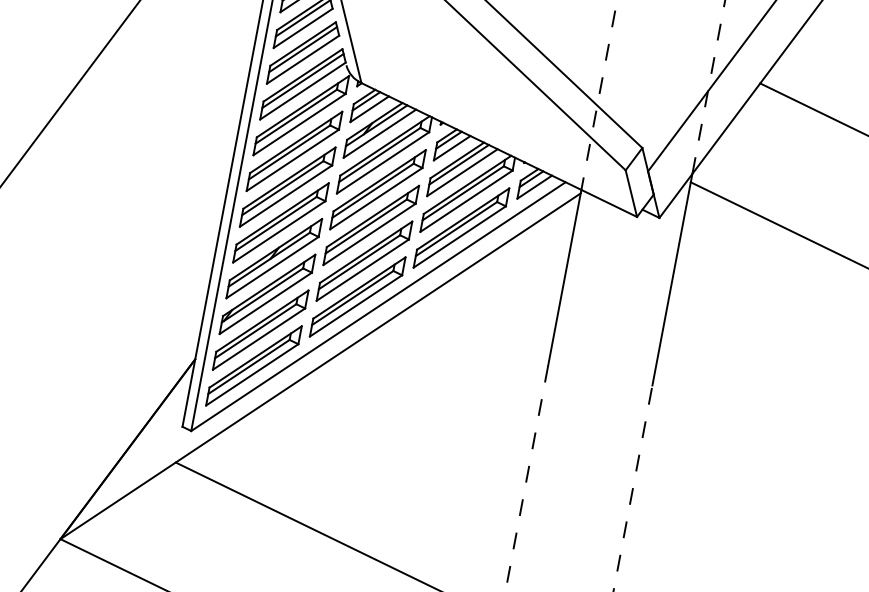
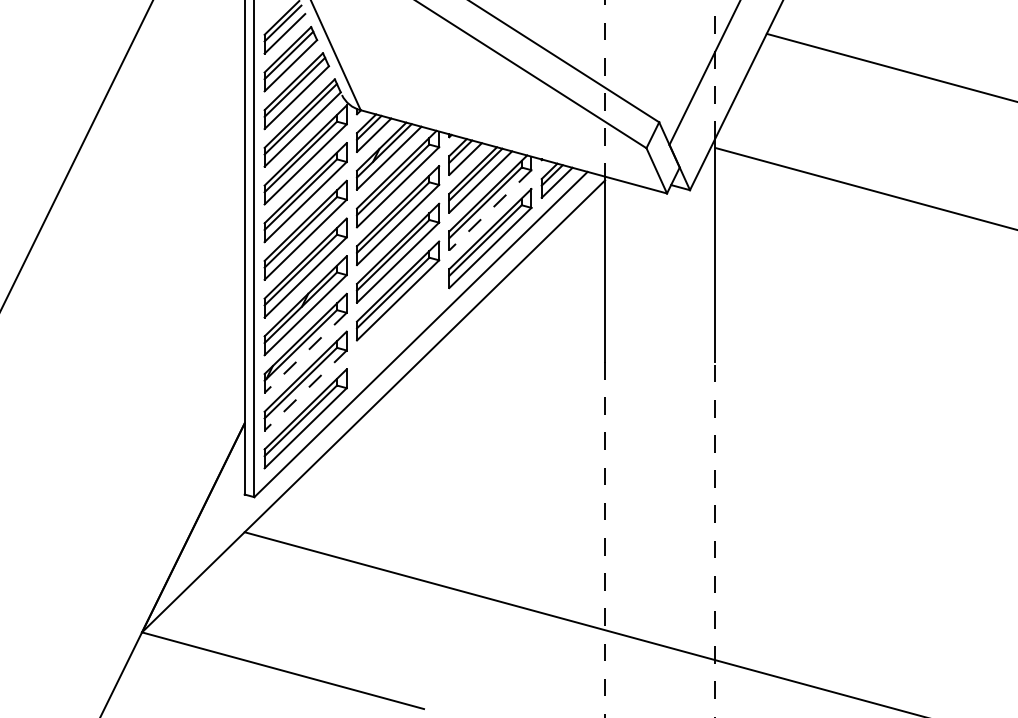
line: (466, 201) -> (490, 210), solid -> dashed
part: (358, 296) -> (398, 328), removed
line: (265, 303) -> (305, 353), solid -> dashed
line: (258, 339) -> (305, 390), solid -> dashed

